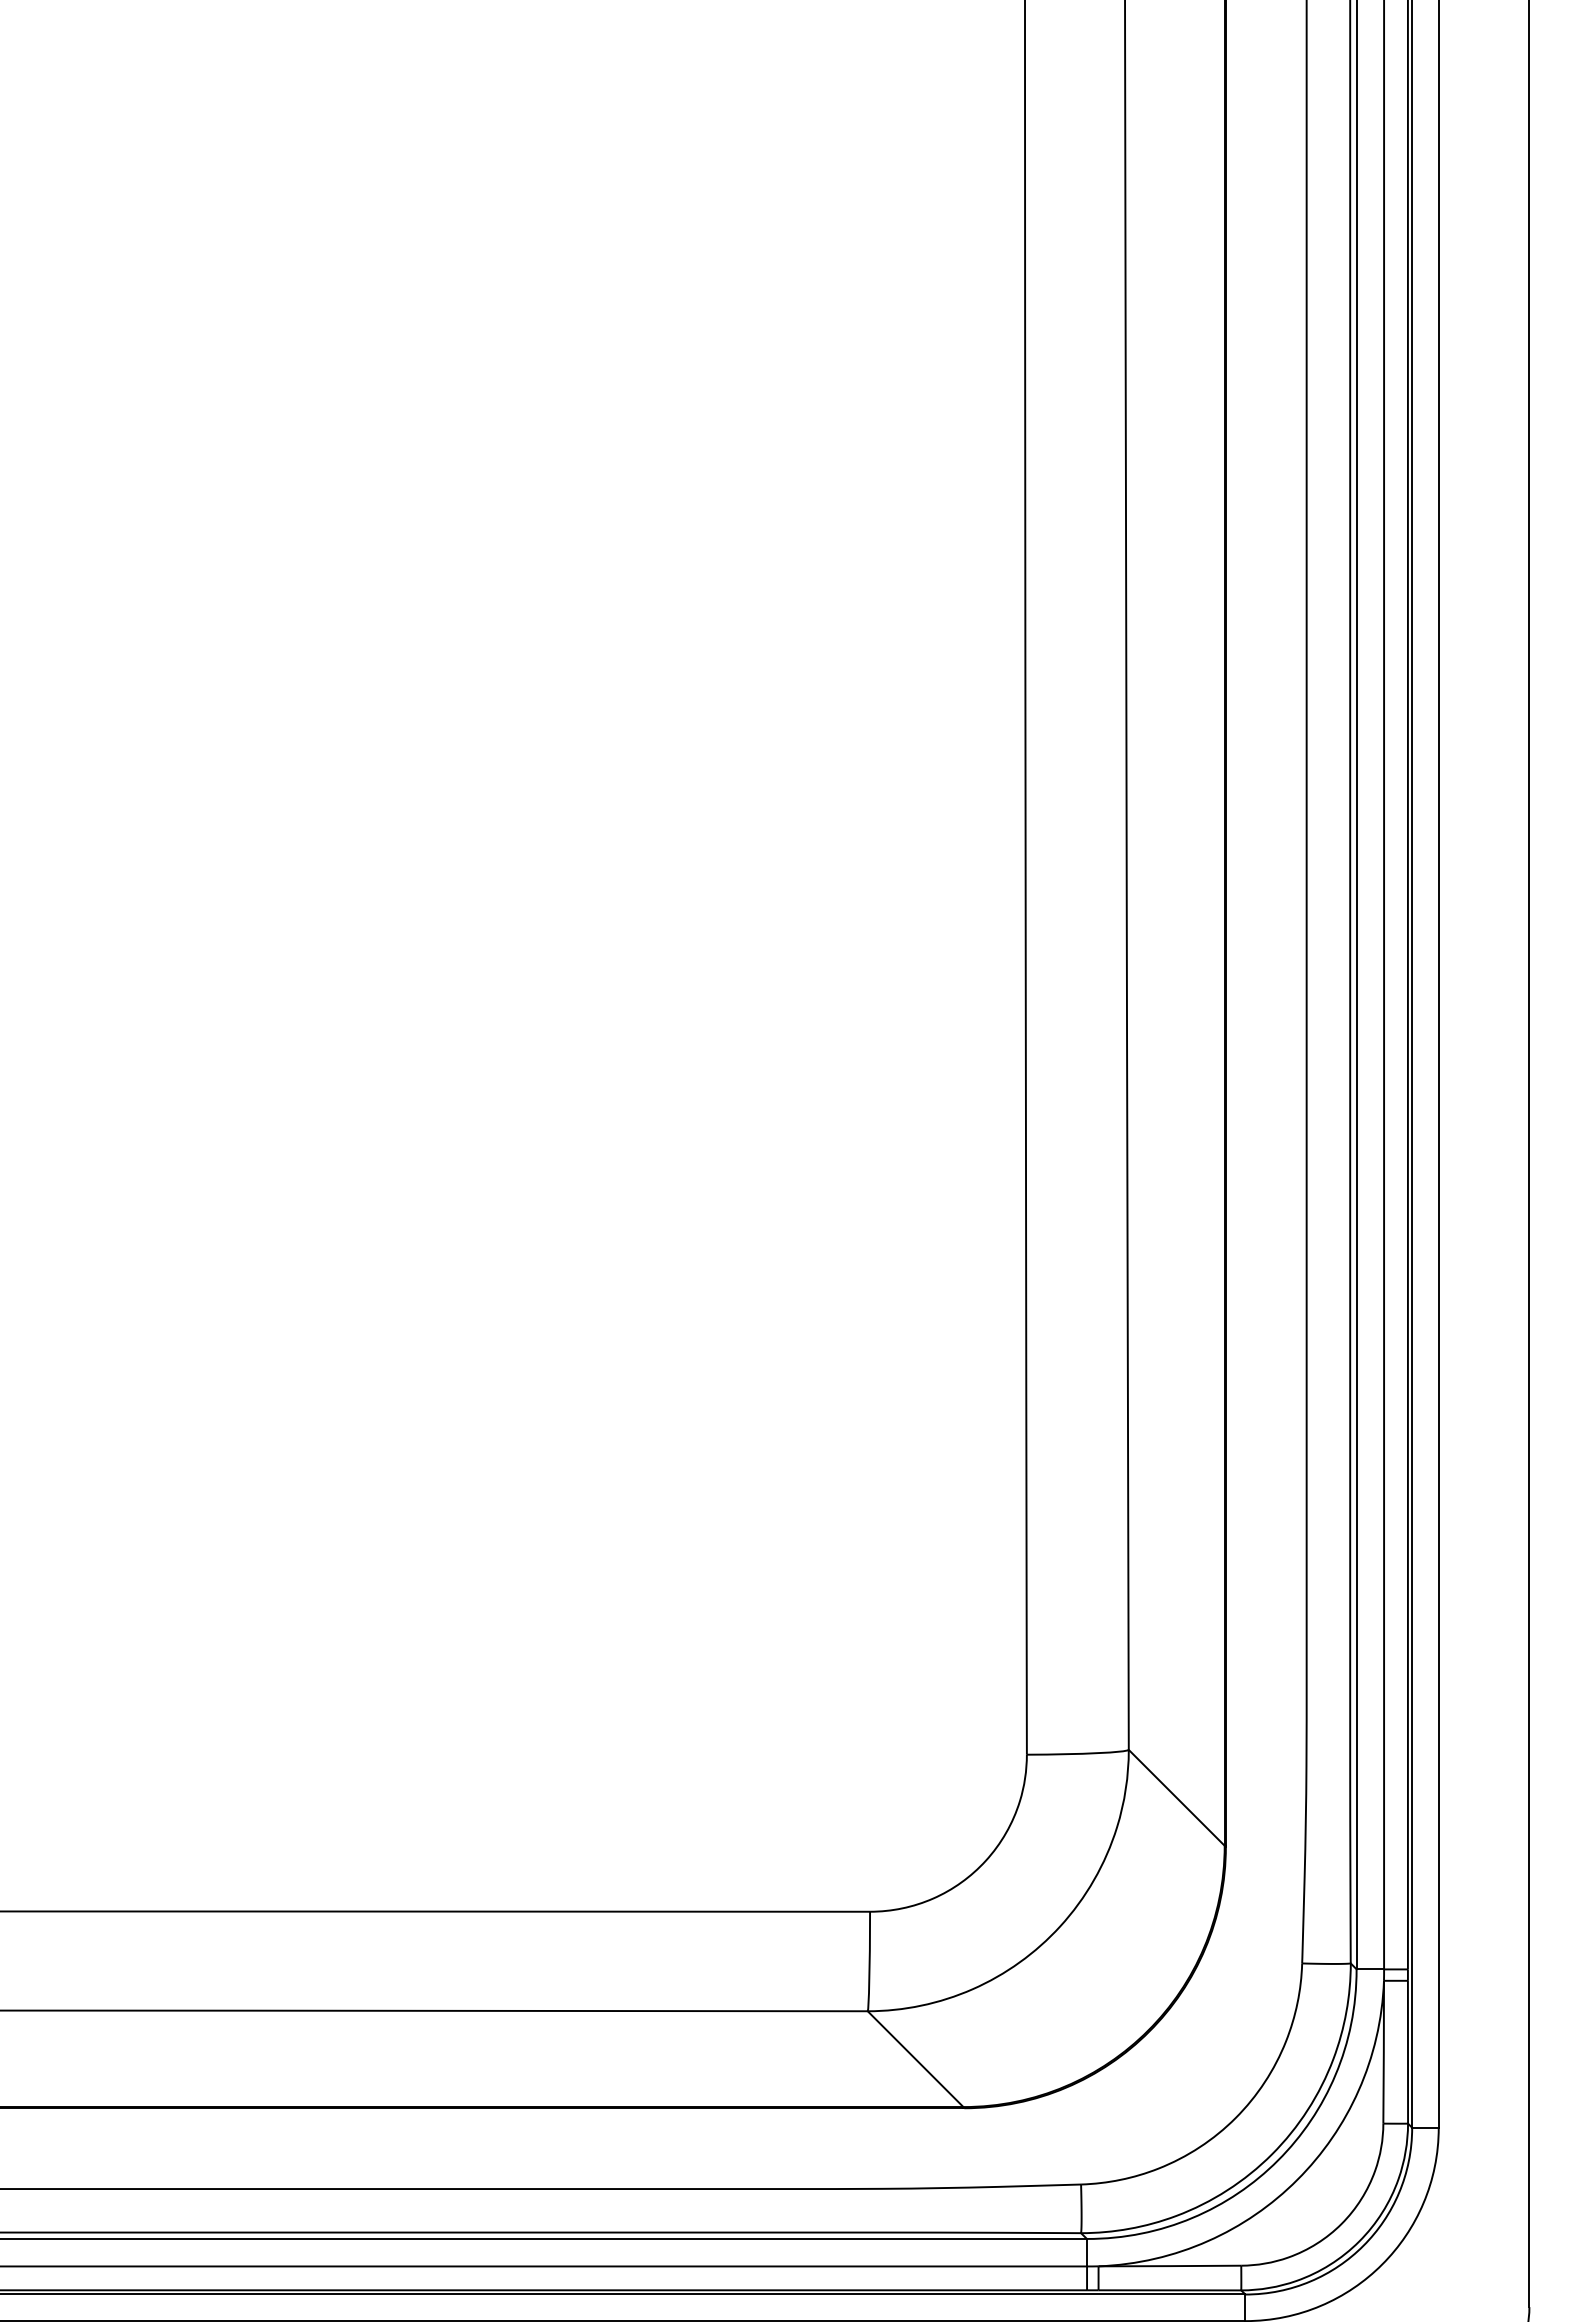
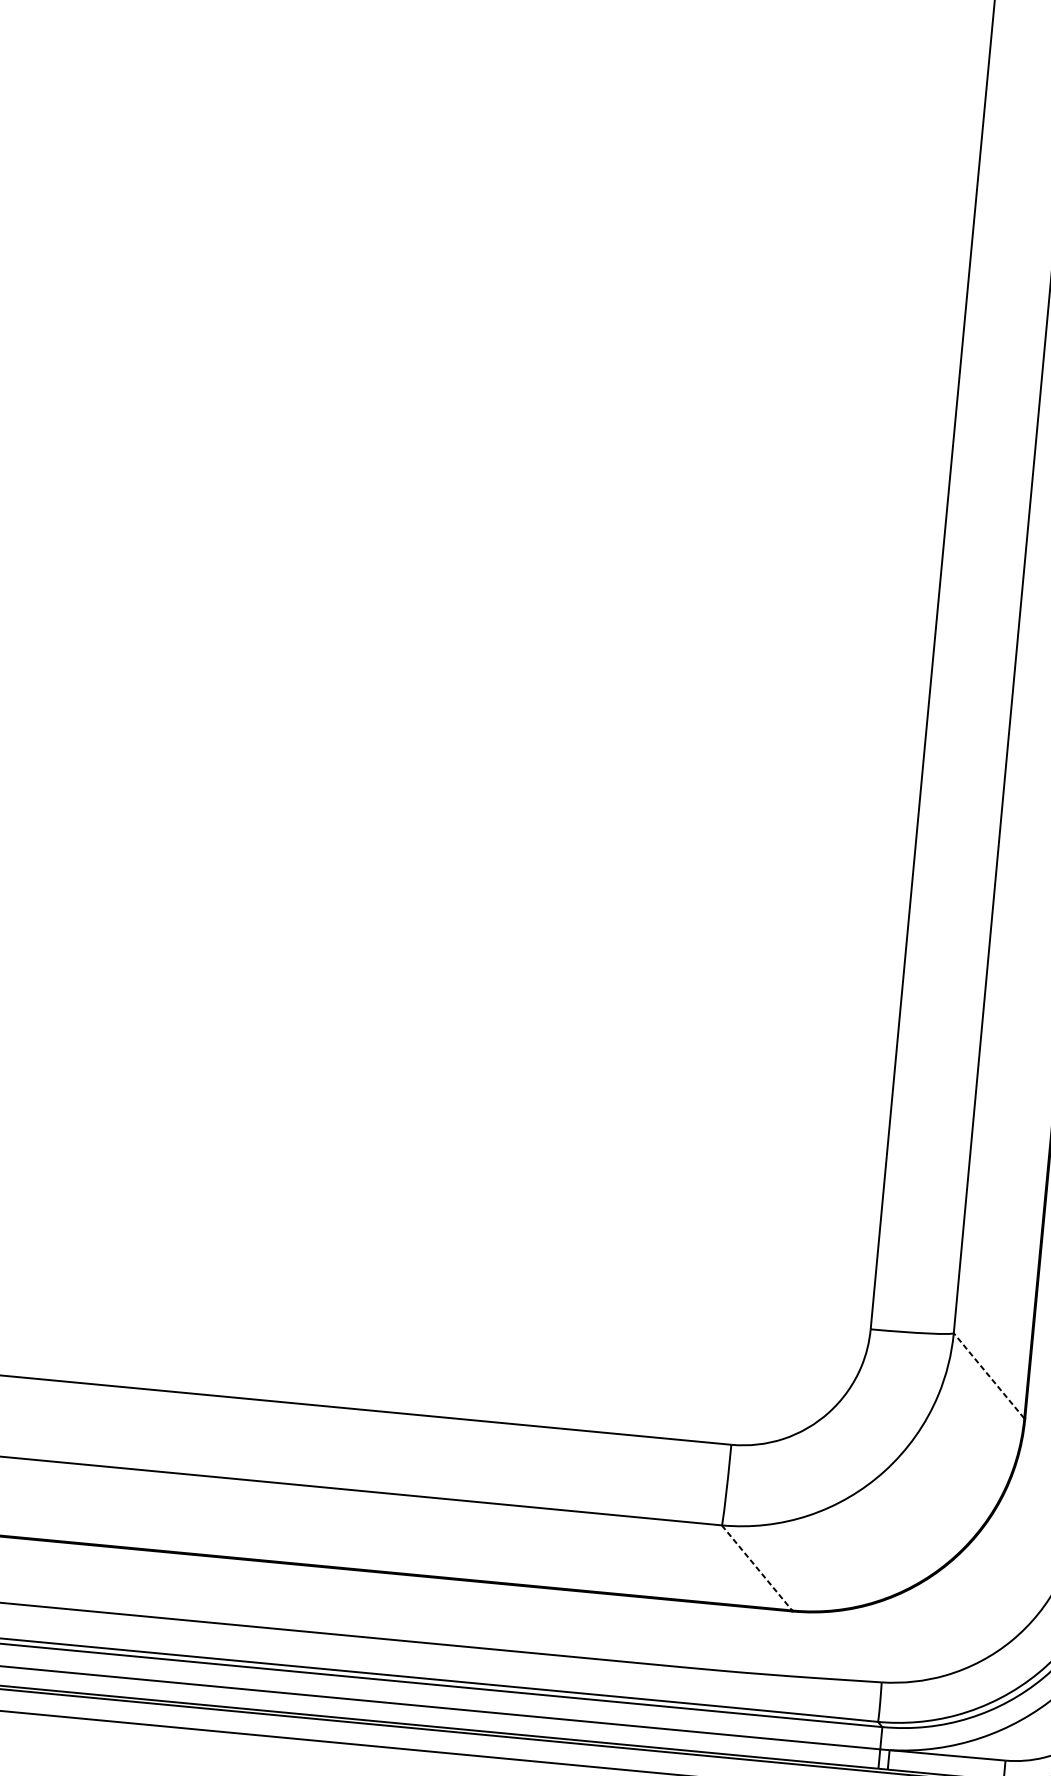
line: (1176, 1797) -> (988, 1375), solid -> dashed
line: (915, 2059) -> (756, 1568), solid -> dashed

